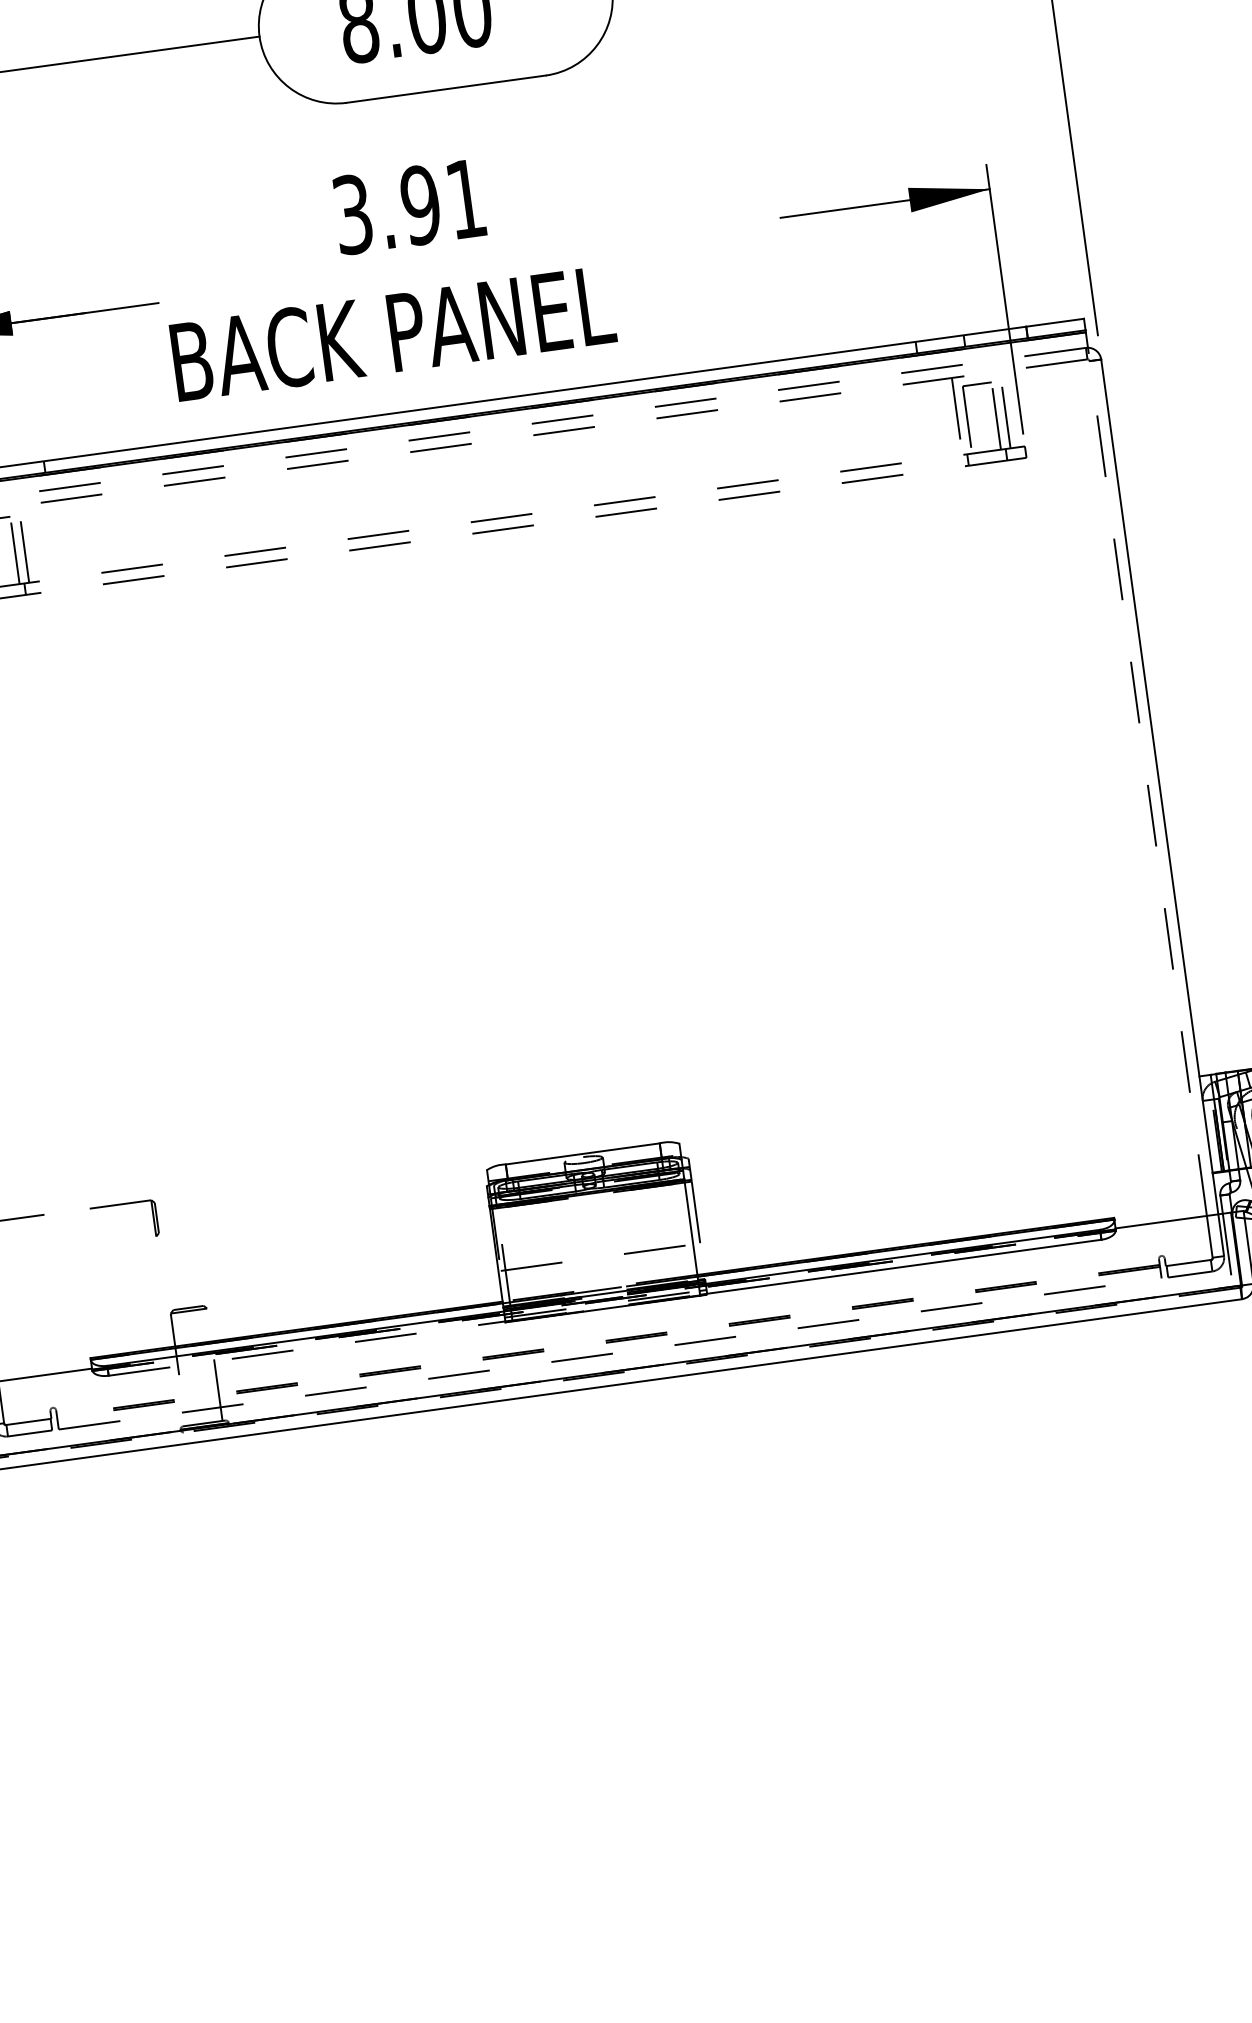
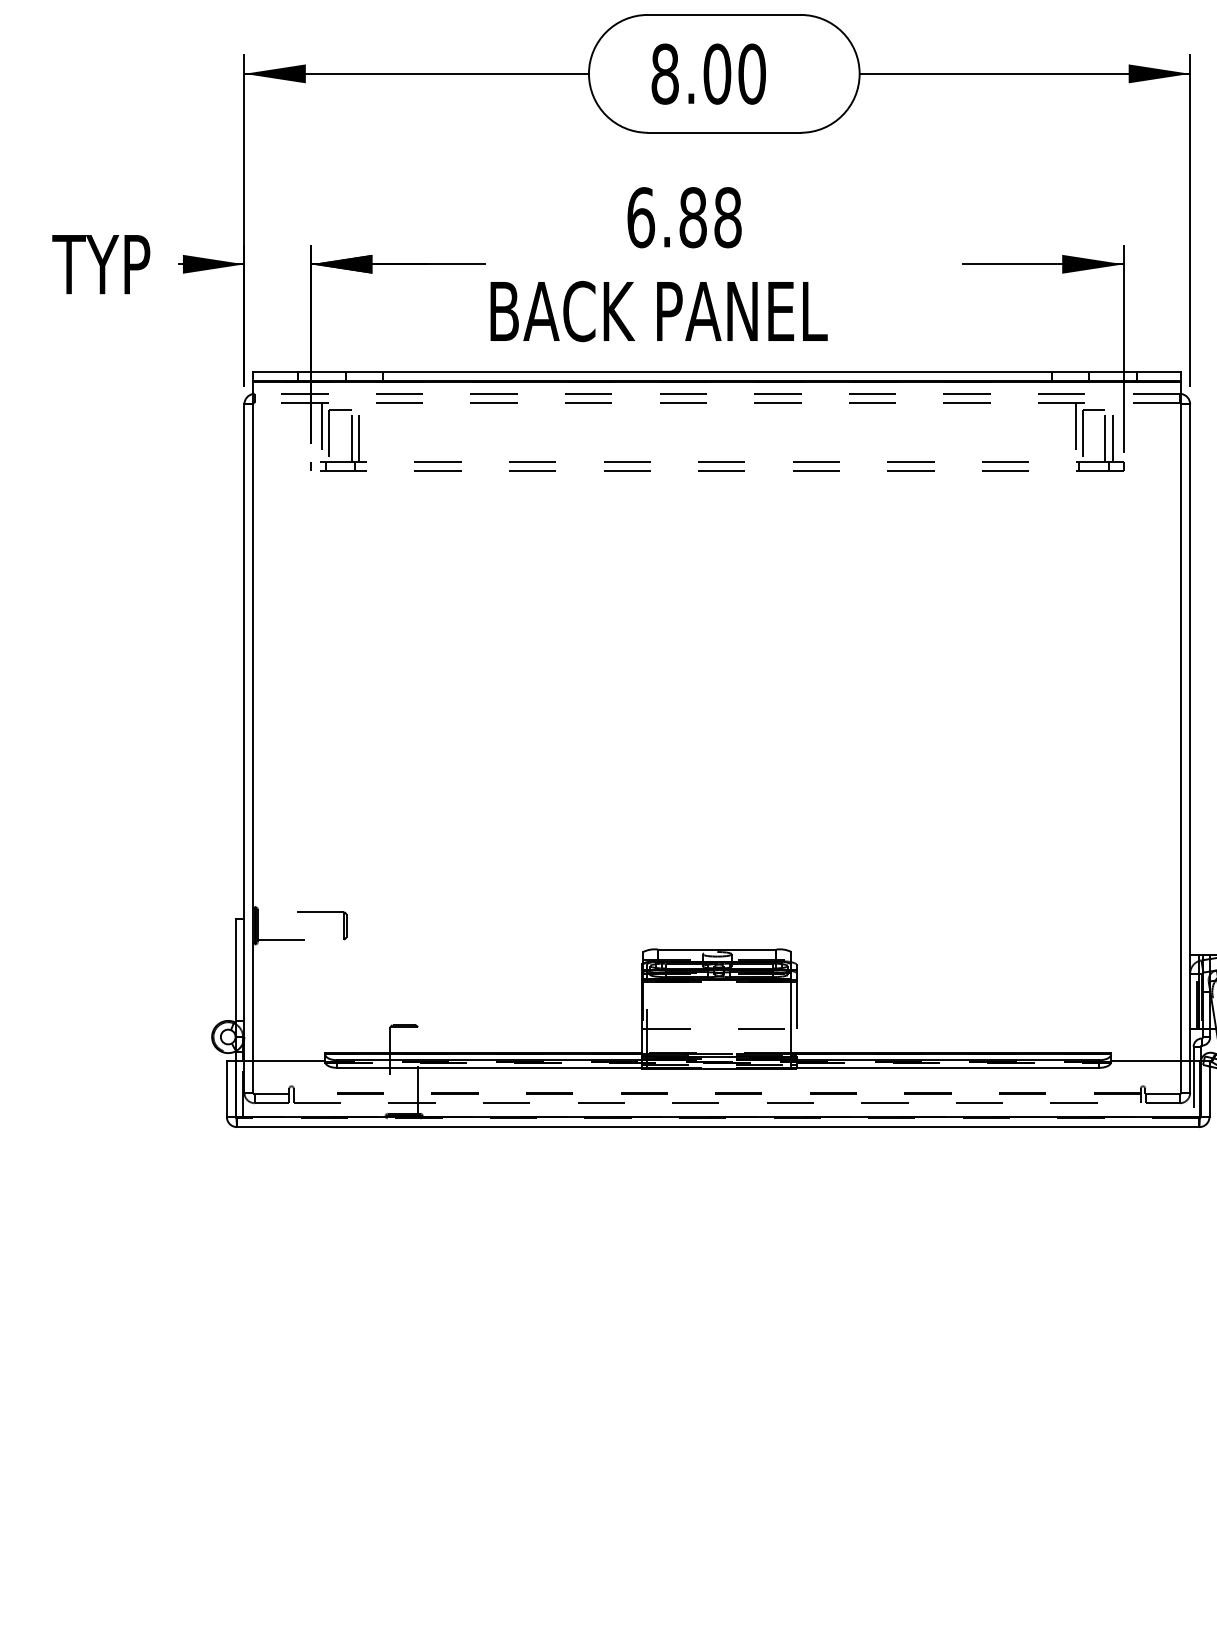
text: (409, 206) -> (684, 217), 3.91 -> 6.88
line: (1146, 772) -> (1181, 720), dashed -> solid
part: (123, 1204) -> (322, 912), moved
line: (307, 1348) -> (489, 1067), dashed -> solid

